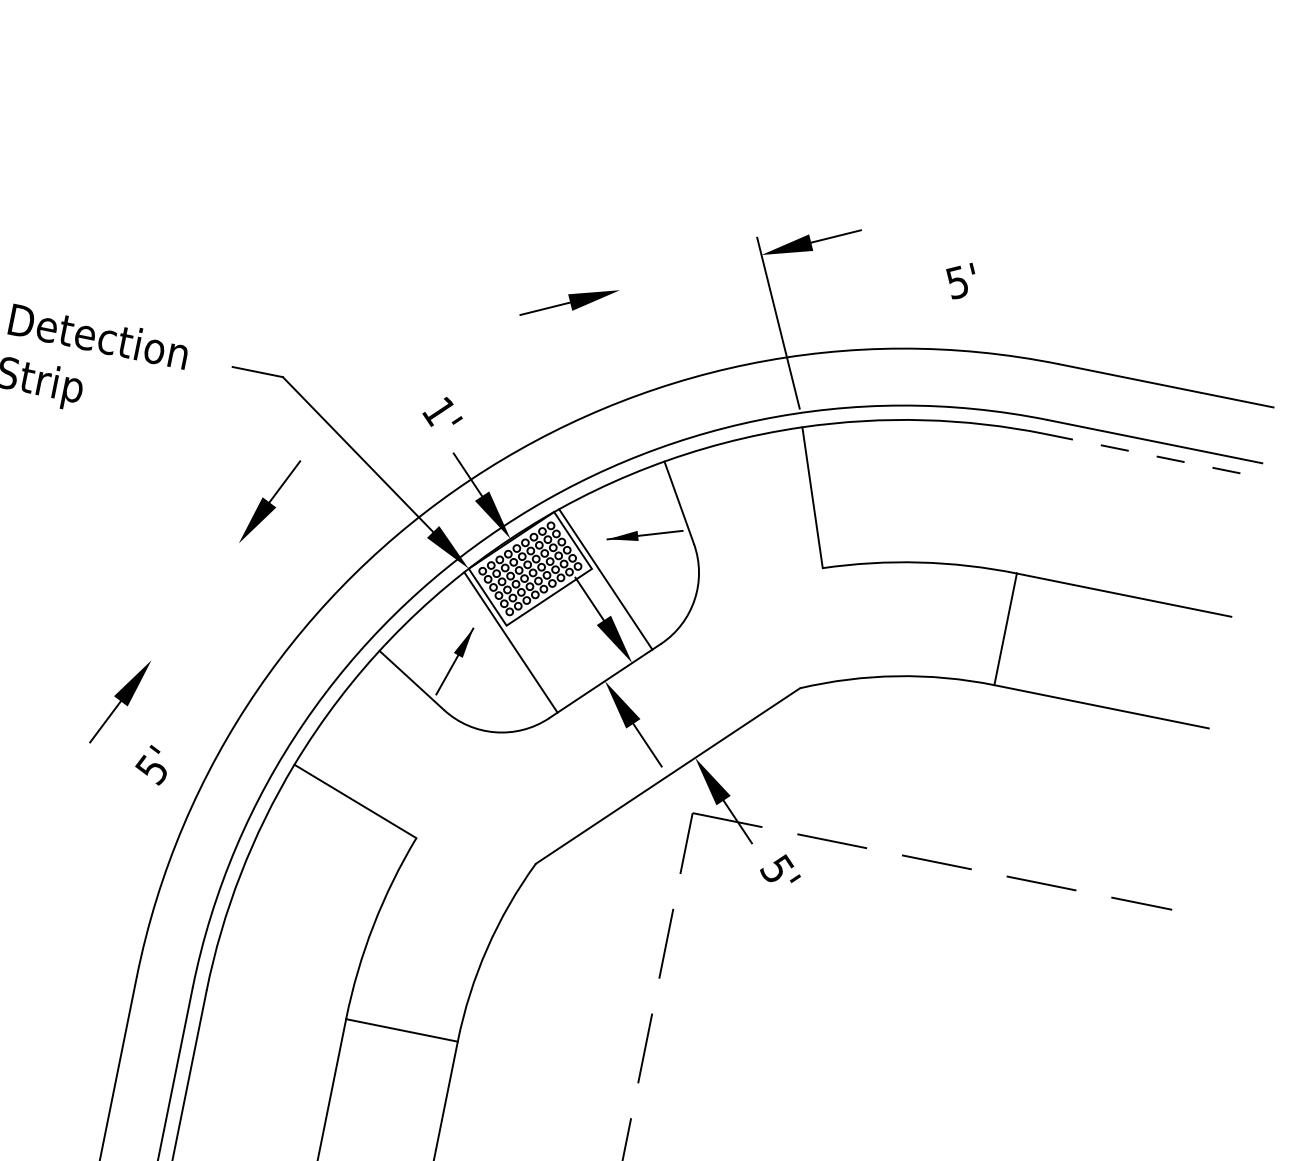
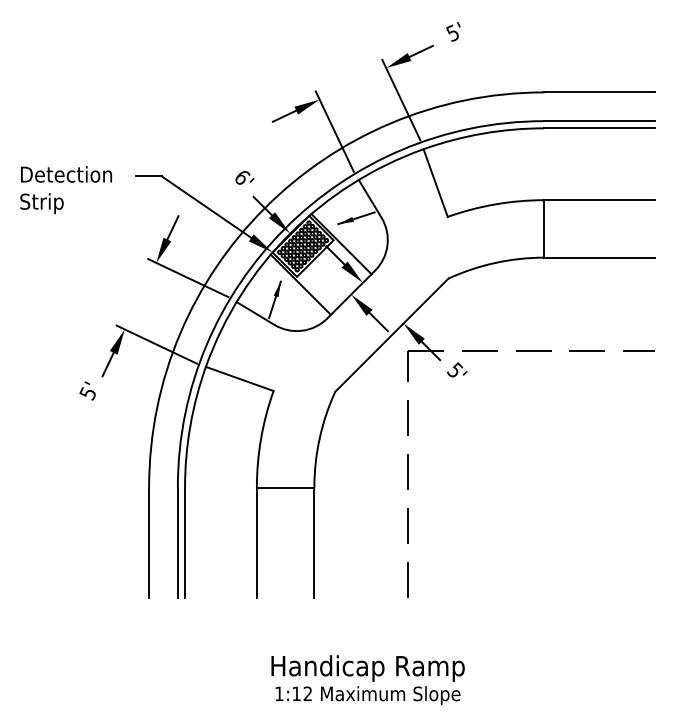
text: (959, 279) -> (453, 31), moved
line: (636, 357) -> (334, 131), added
text: (439, 411) -> (242, 177), 1' -> 6'
line: (1154, 456) -> (600, 128), dashed -> solid
line: (295, 586) -> (188, 278), added
line: (207, 701) -> (156, 344), added
text: (152, 763) -> (87, 390), moved

